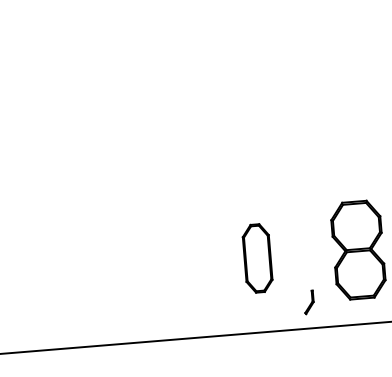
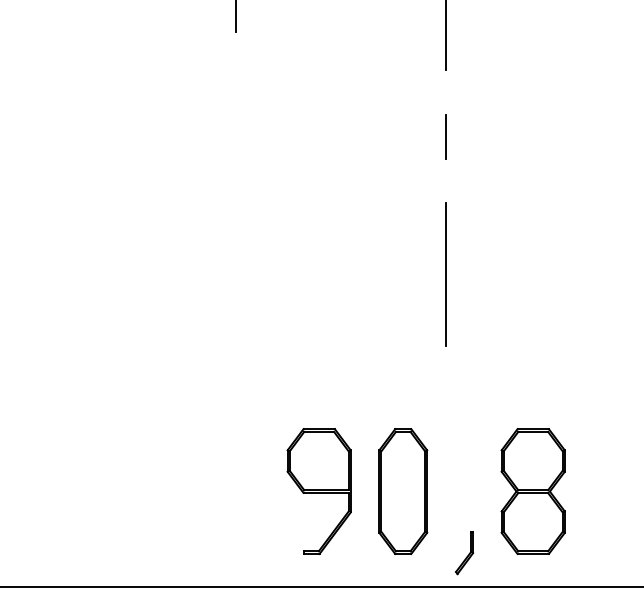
line: (276, 87) -> (445, 274), added
part: (257, 258) -> (403, 491), size x1.43
part: (191, 263) -> (318, 491), added
part: (309, 302) -> (464, 553), size x1.43

